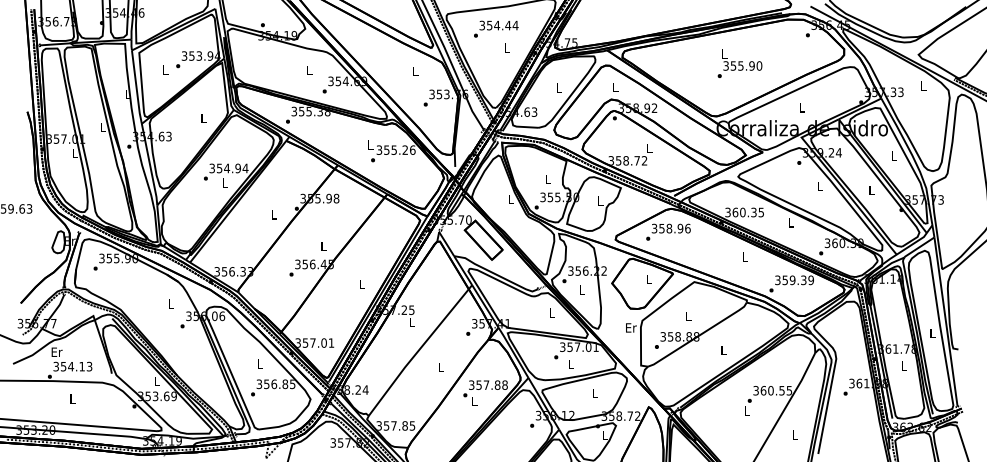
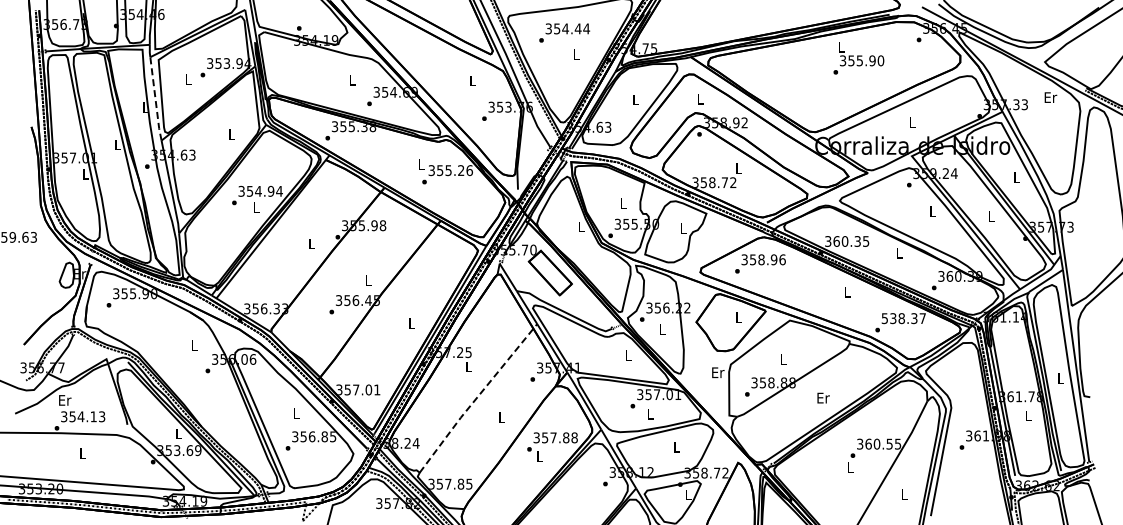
text: (739, 63) -> (858, 58), moved
text: (923, 85) -> (1050, 97), L -> Er
line: (136, 87) -> (155, 99), solid -> dashed
text: (795, 280) -> (904, 318), 359.39 -> 538.37
line: (419, 349) -> (477, 397), solid -> dashed
text: (723, 349) -> (823, 397), L -> Er

